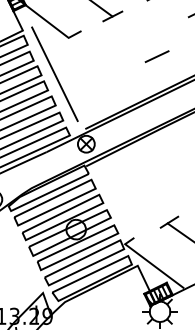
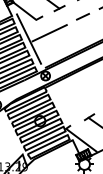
line: (156, 56) -> (82, 16), moved
line: (93, 63) -> (49, 33), added

